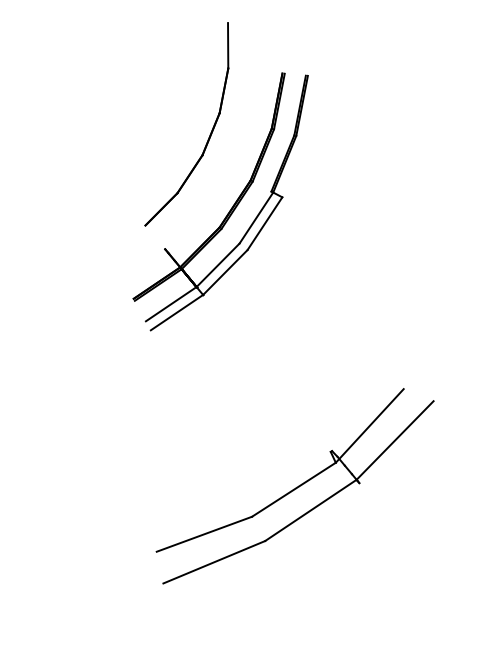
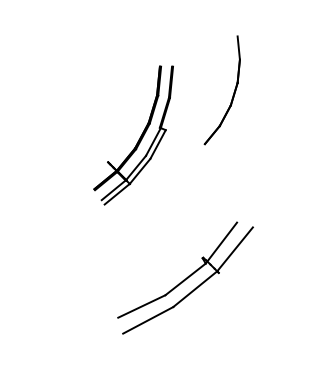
part: (207, 136) -> (232, 95), moved

